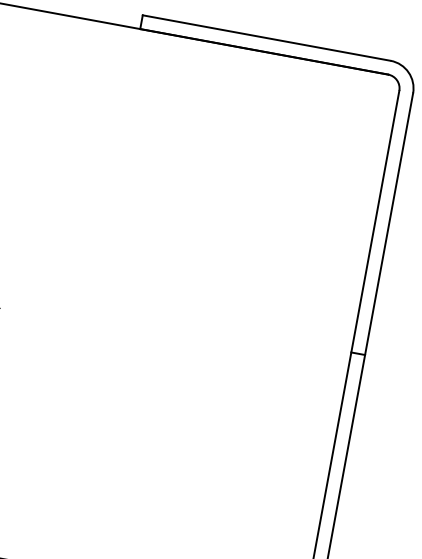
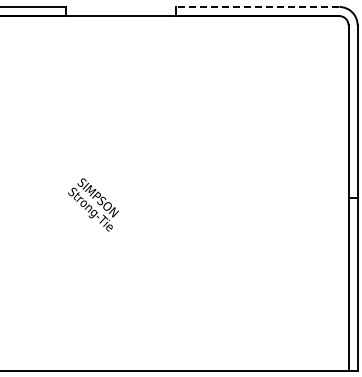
line: (266, 37) -> (257, 6), solid -> dashed

